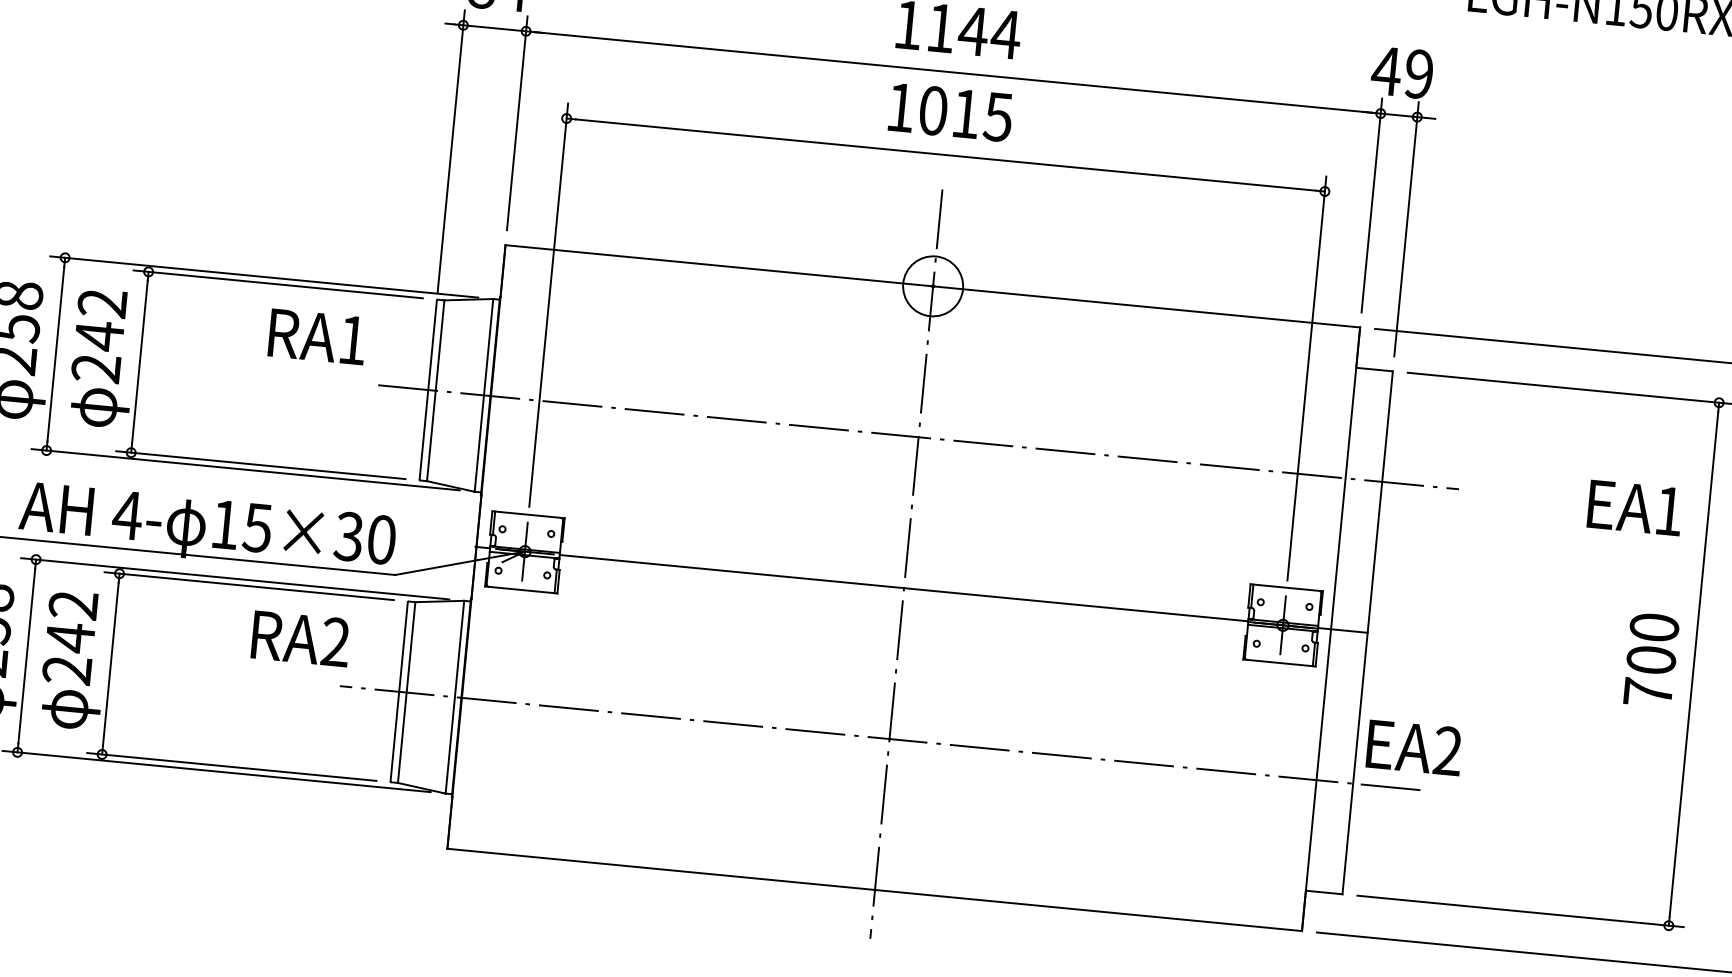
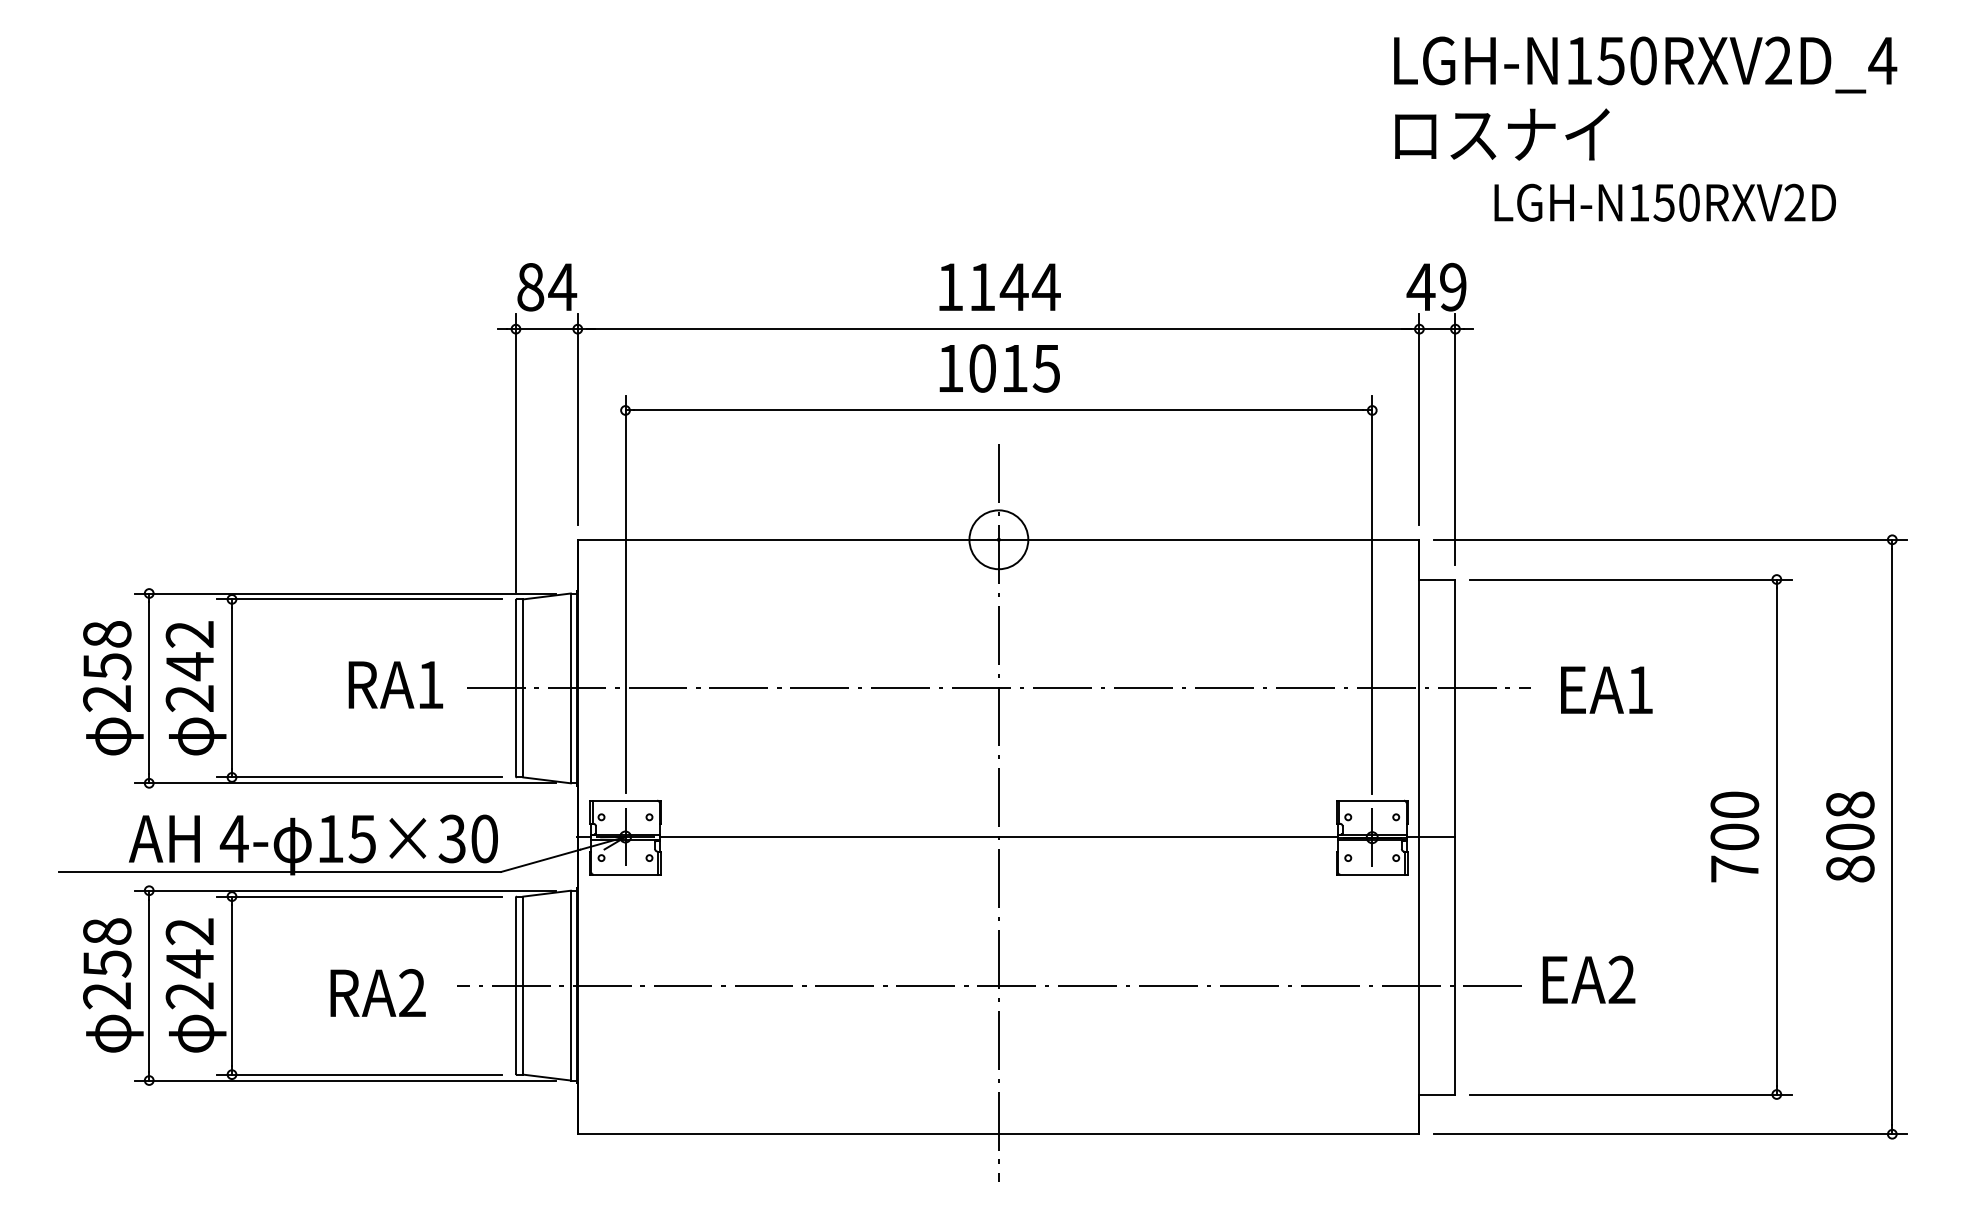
text: (317, 336) -> (395, 684), moved
text: (1634, 507) -> (1606, 689), moved
text: (300, 638) -> (377, 992), moved
text: (1414, 747) -> (1588, 979), moved

